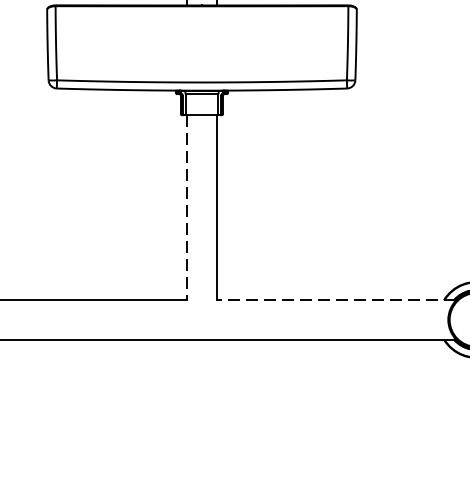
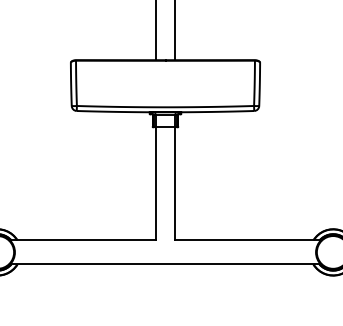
line: (187, 207) -> (156, 183), dashed -> solid
line: (336, 300) -> (247, 240), dashed -> solid

